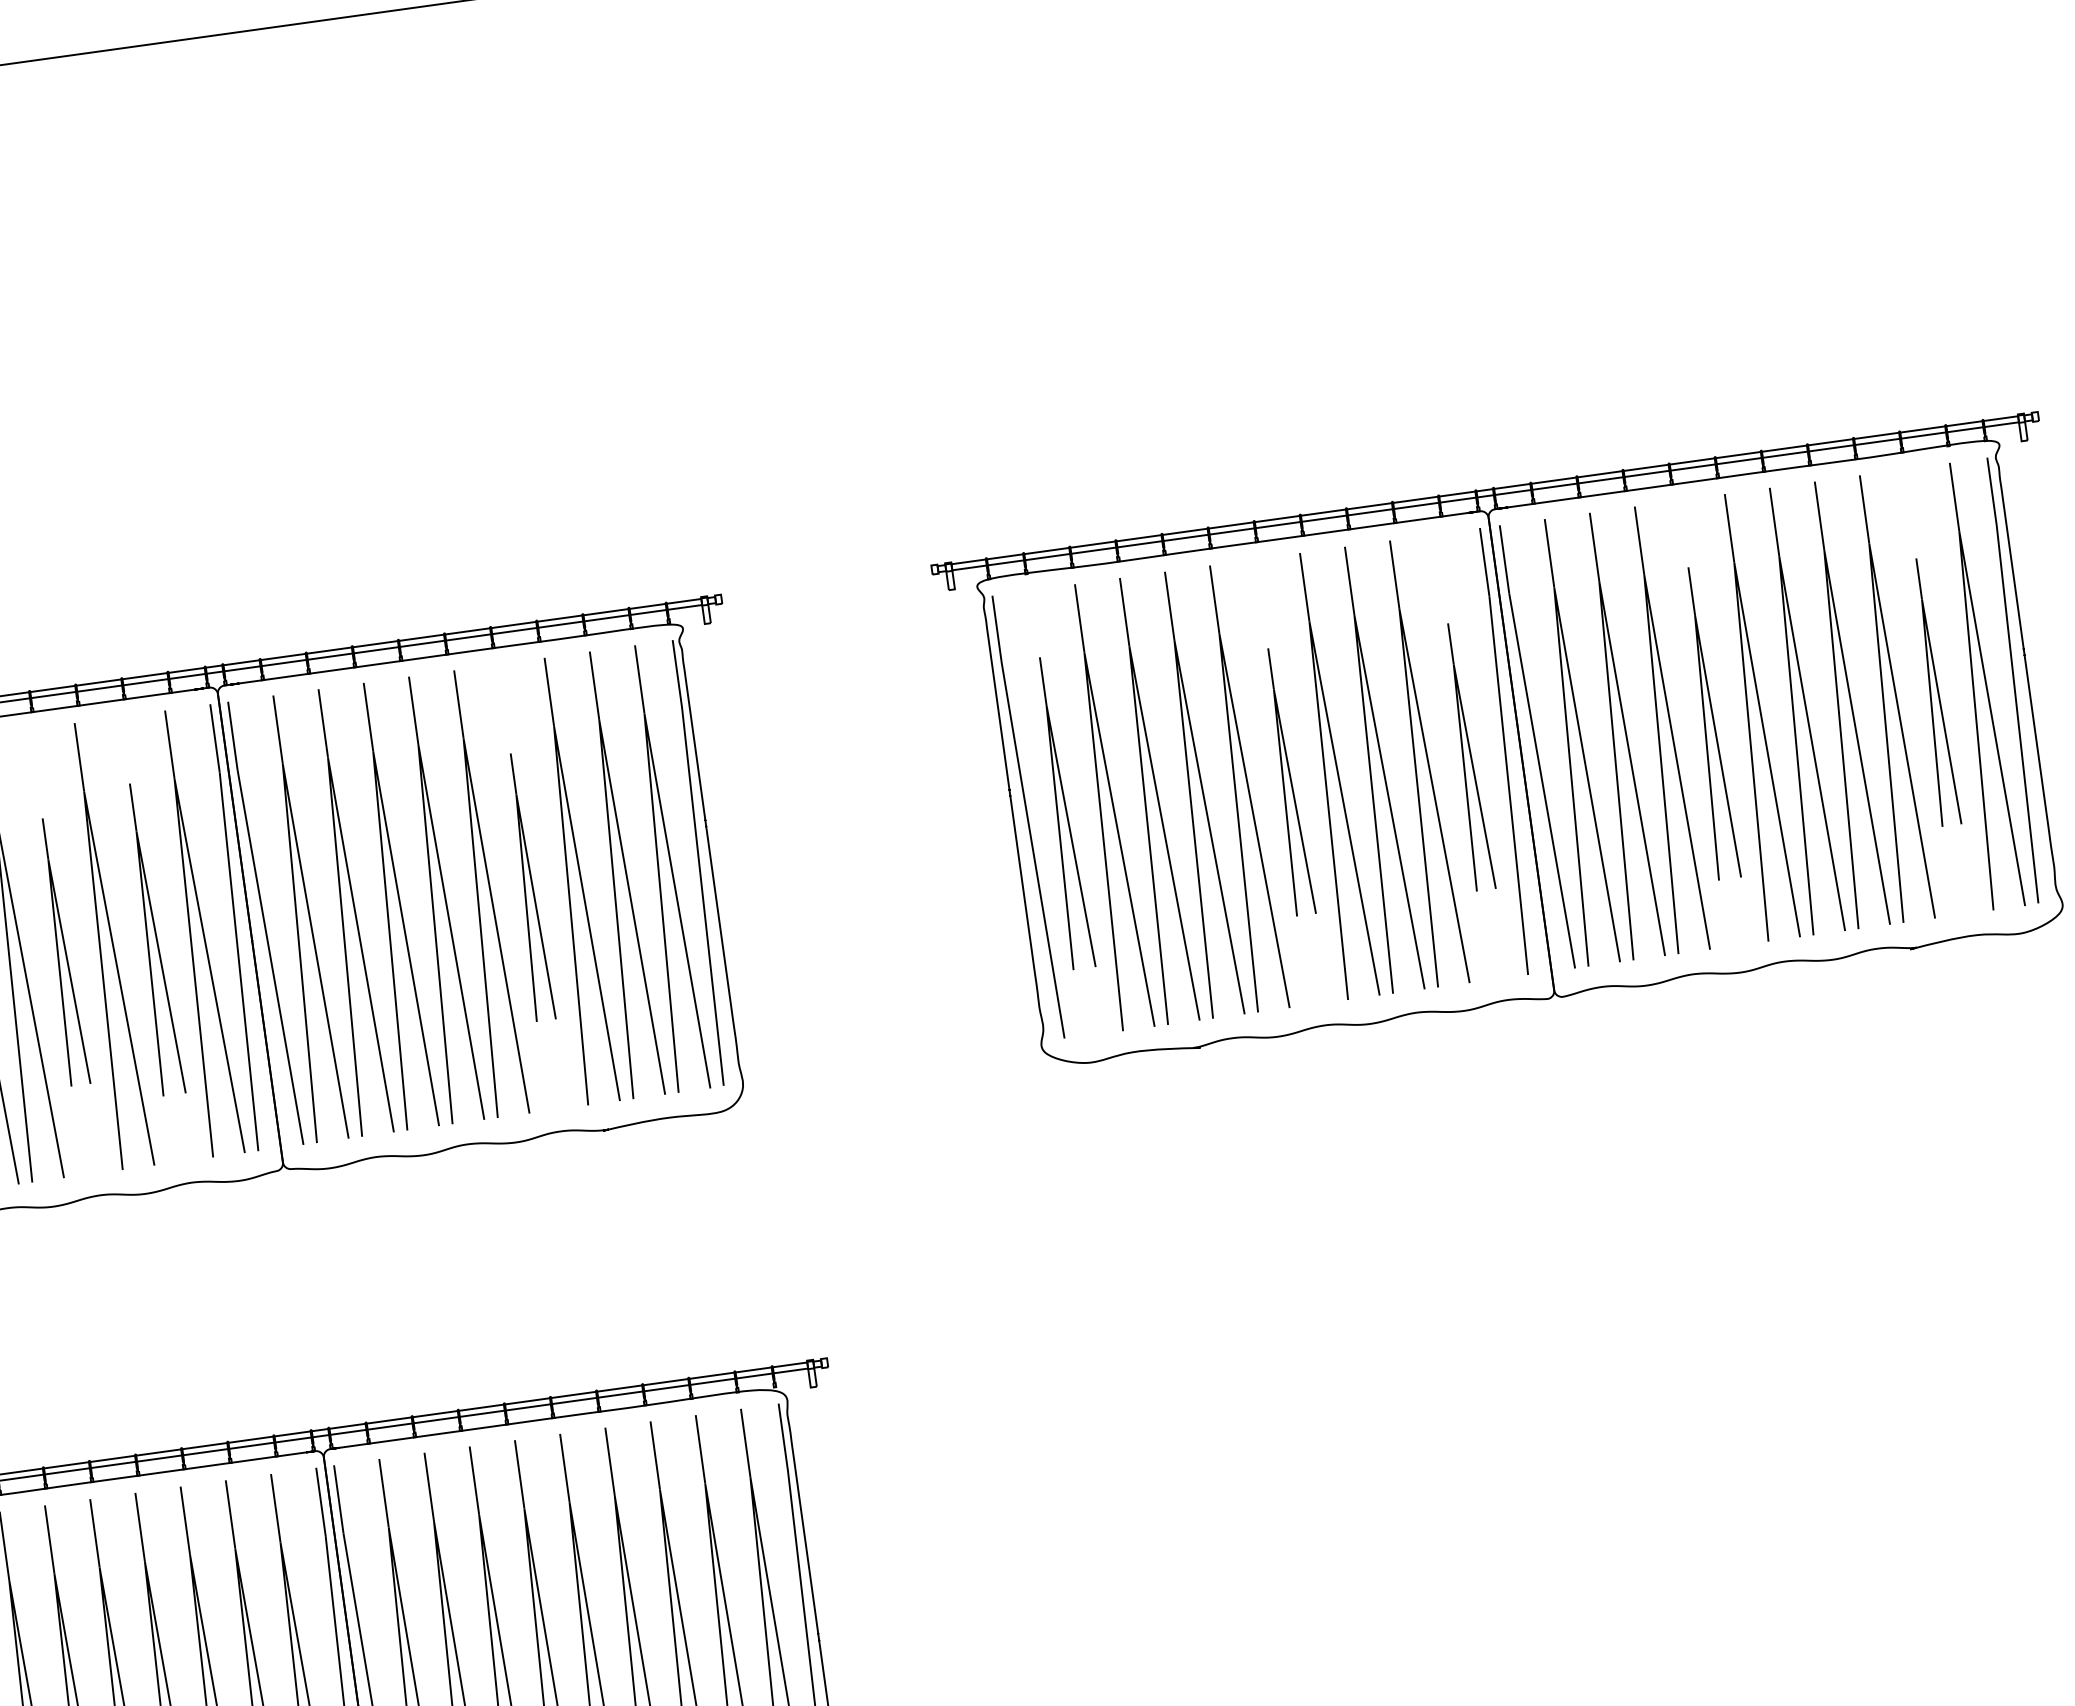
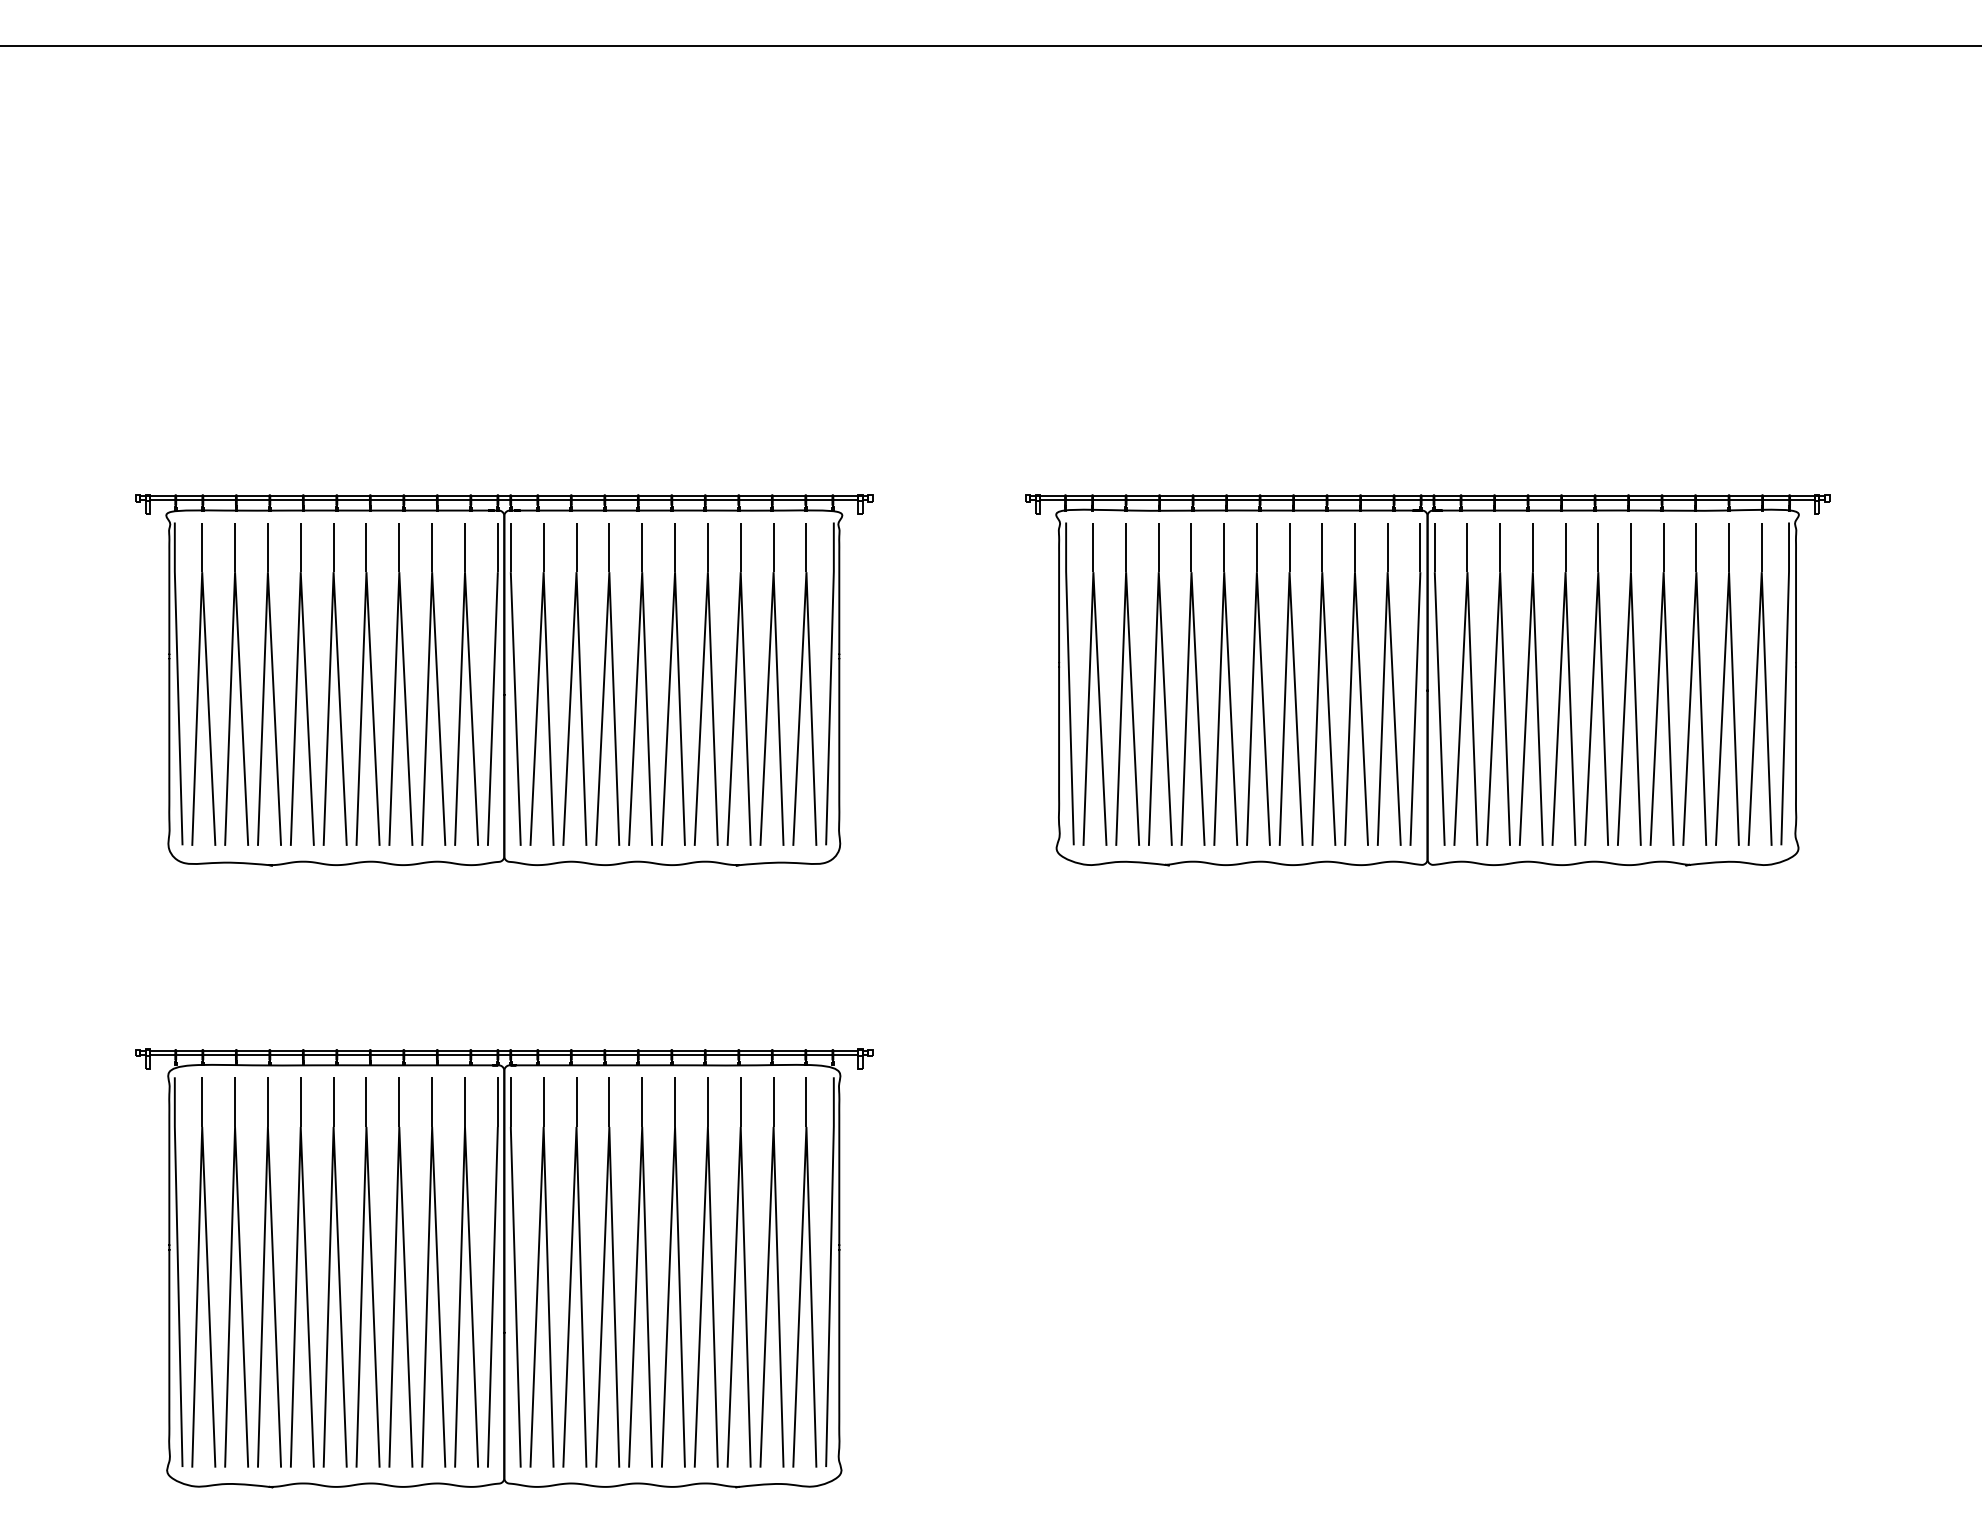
part: (1933, 692) -> (1727, 684), size x1.67
part: (1707, 723) -> (1563, 684), size x1.43
part: (1467, 757) -> (1388, 684), size x1.67
part: (1288, 781) -> (1258, 684), size x1.67
part: (1062, 813) -> (1094, 684), size x1.43
part: (526, 887) -> (705, 684), size x1.67
part: (152, 939) -> (433, 684), size x1.43
part: (61, 952) -> (367, 684), size x1.67

